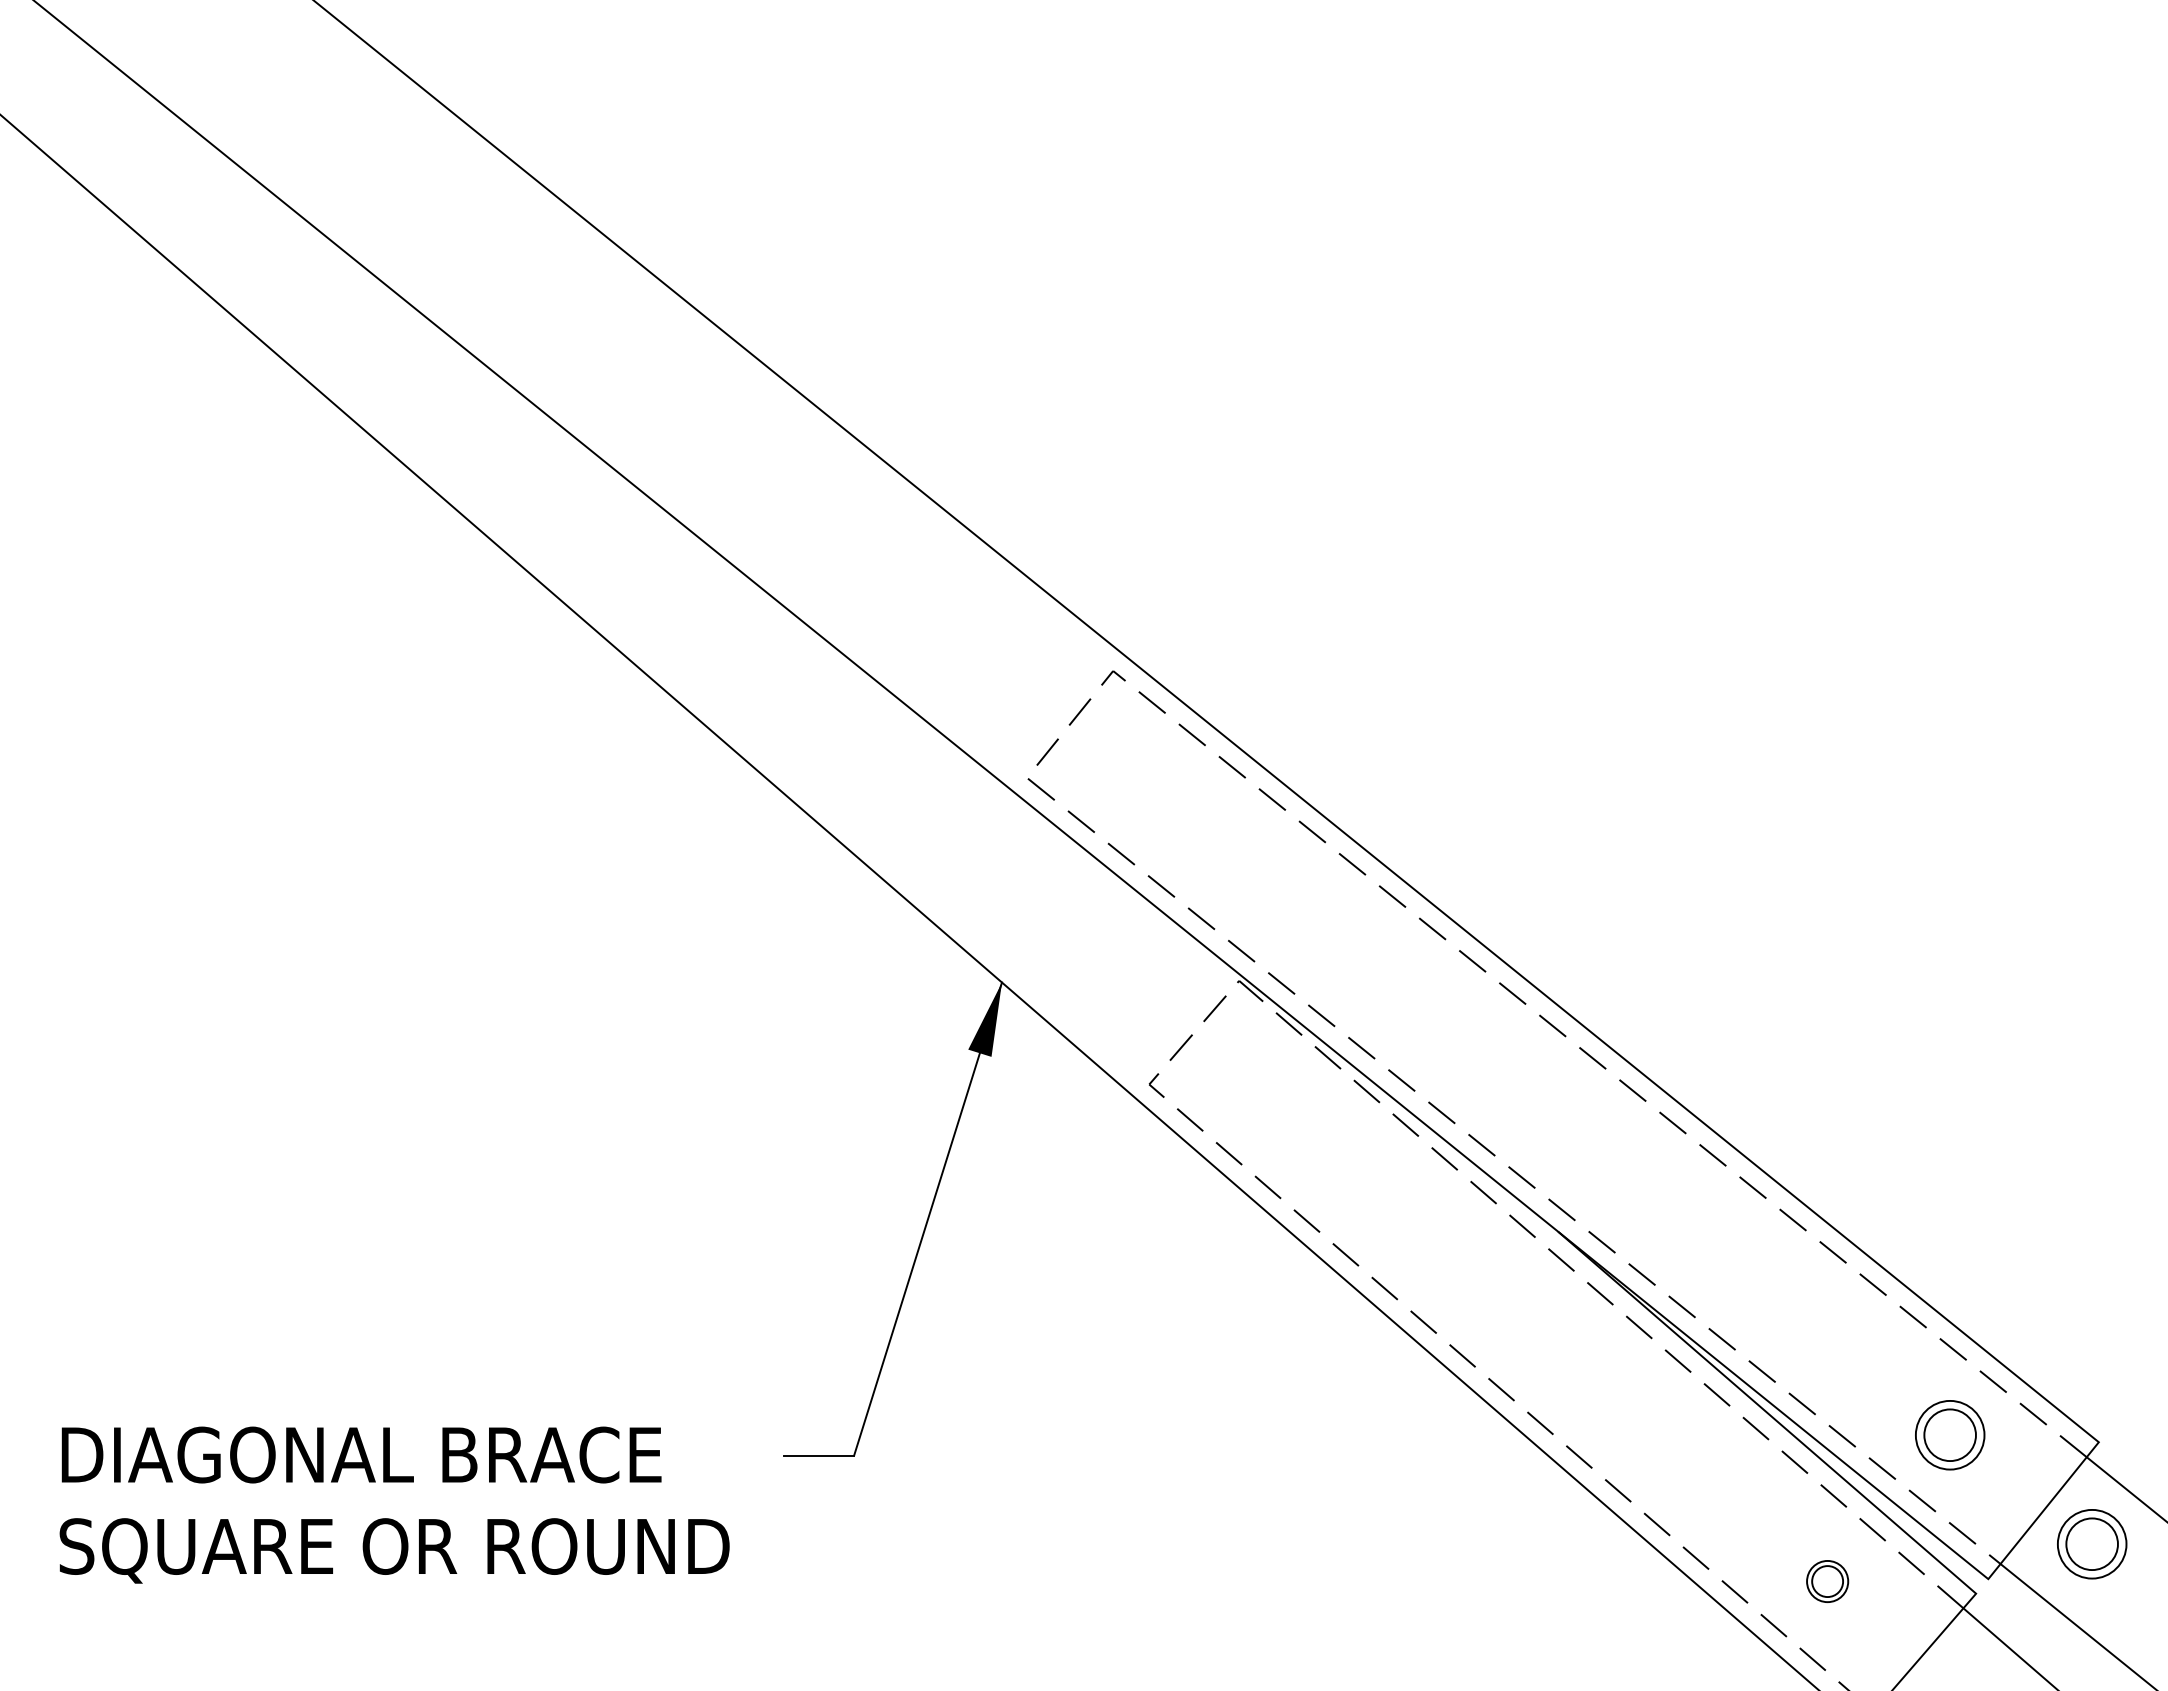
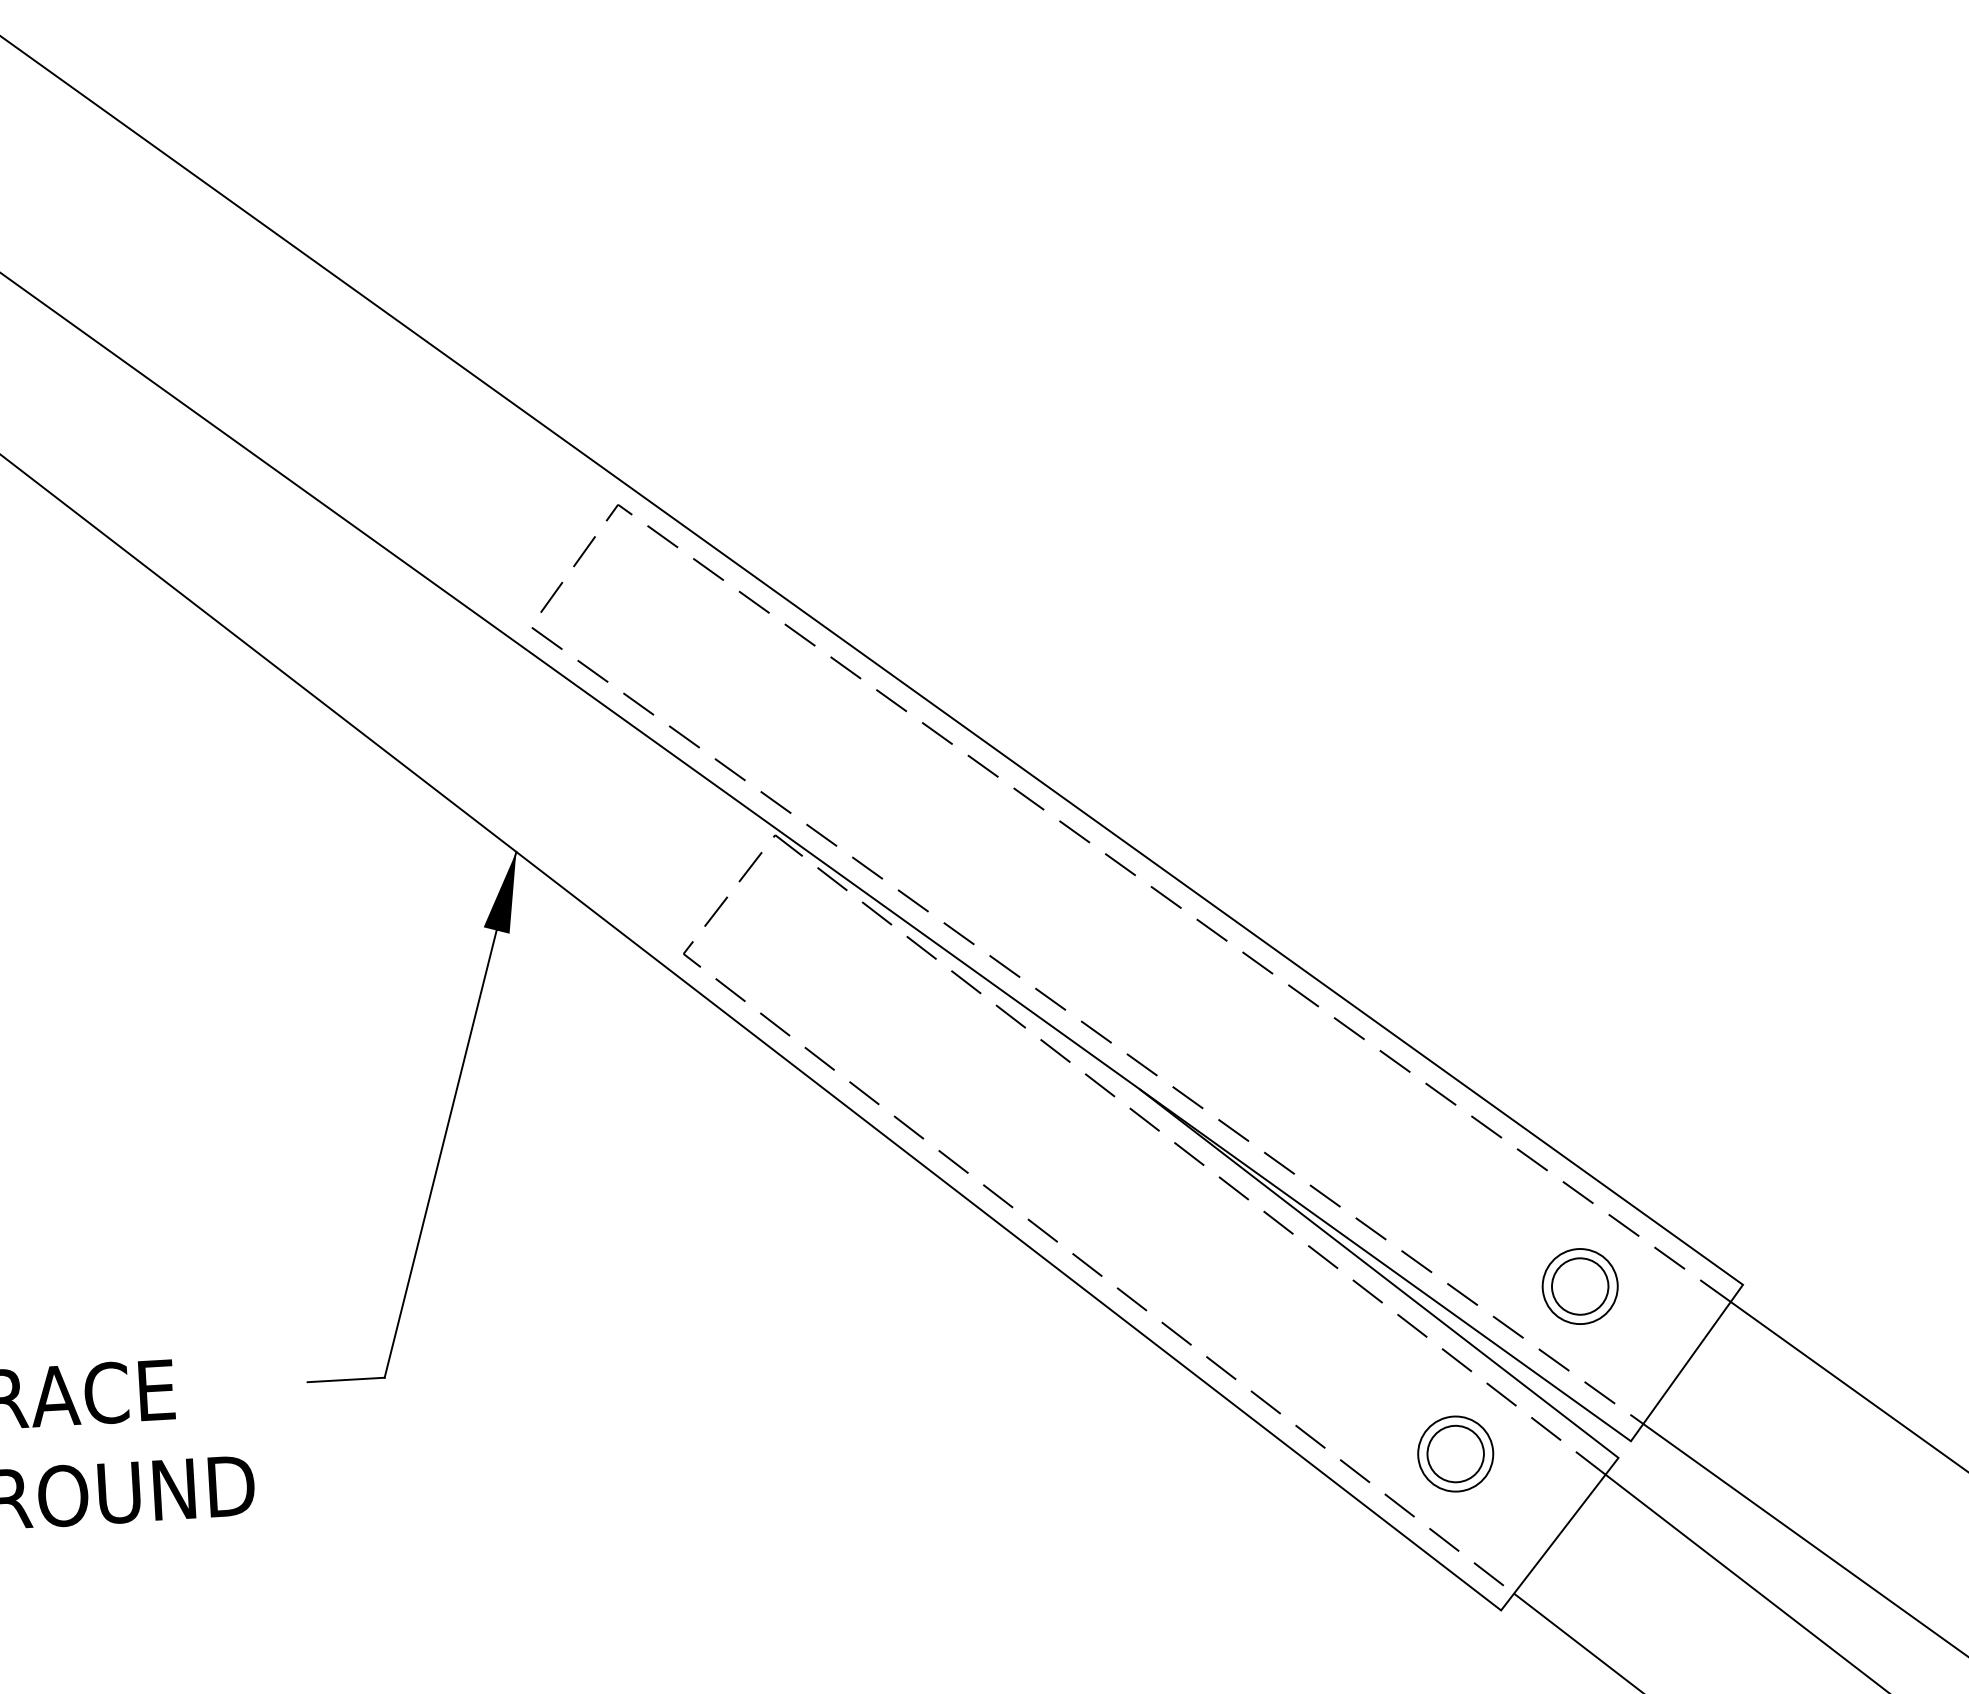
part: (2092, 1544) -> (1742, 1396), removed
part: (1827, 1581) -> (1455, 1453), size x1.67

